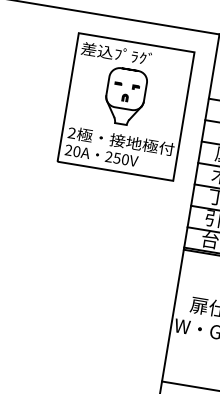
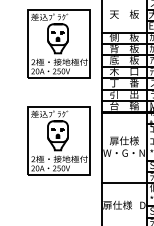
part: (94, 287) -> (58, 140), added

